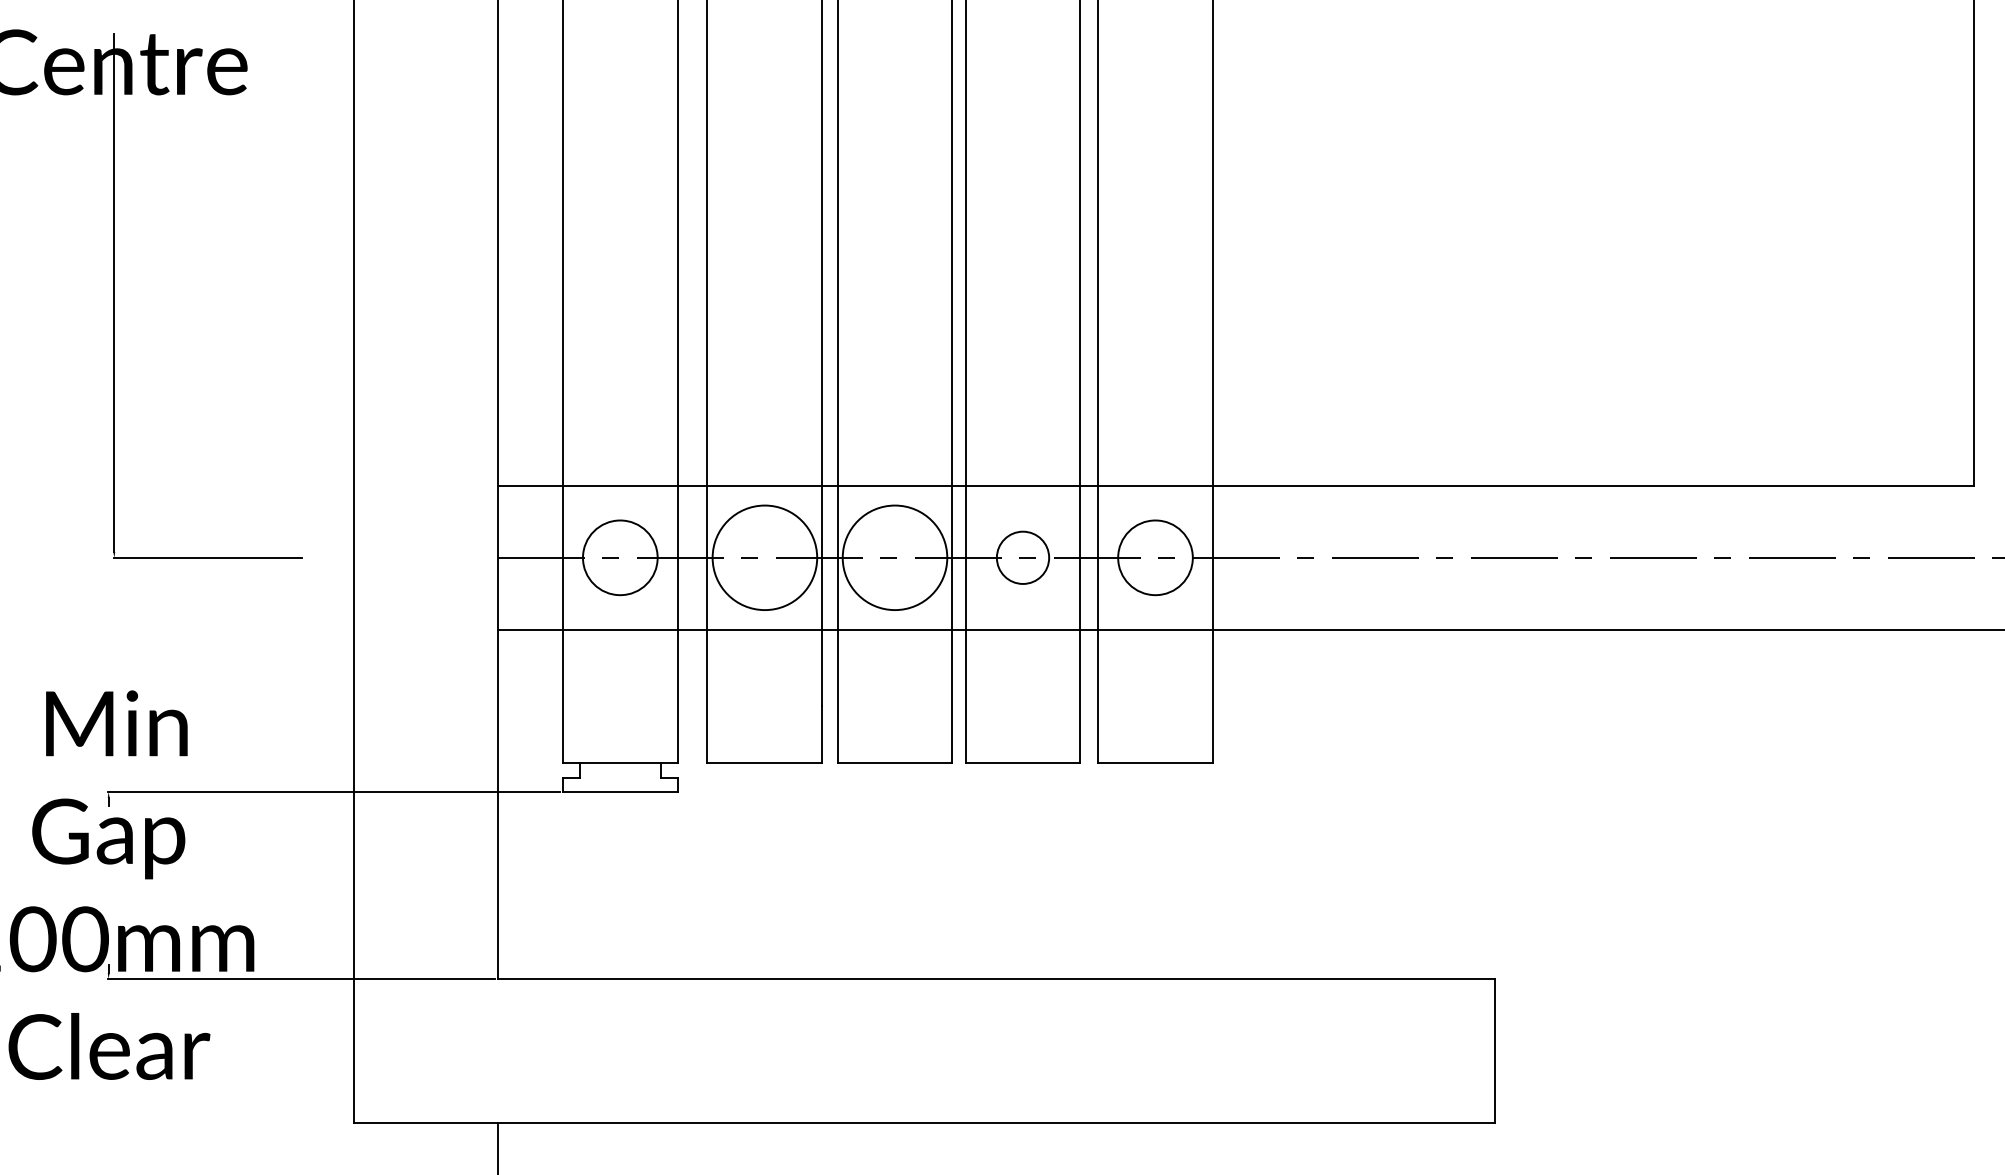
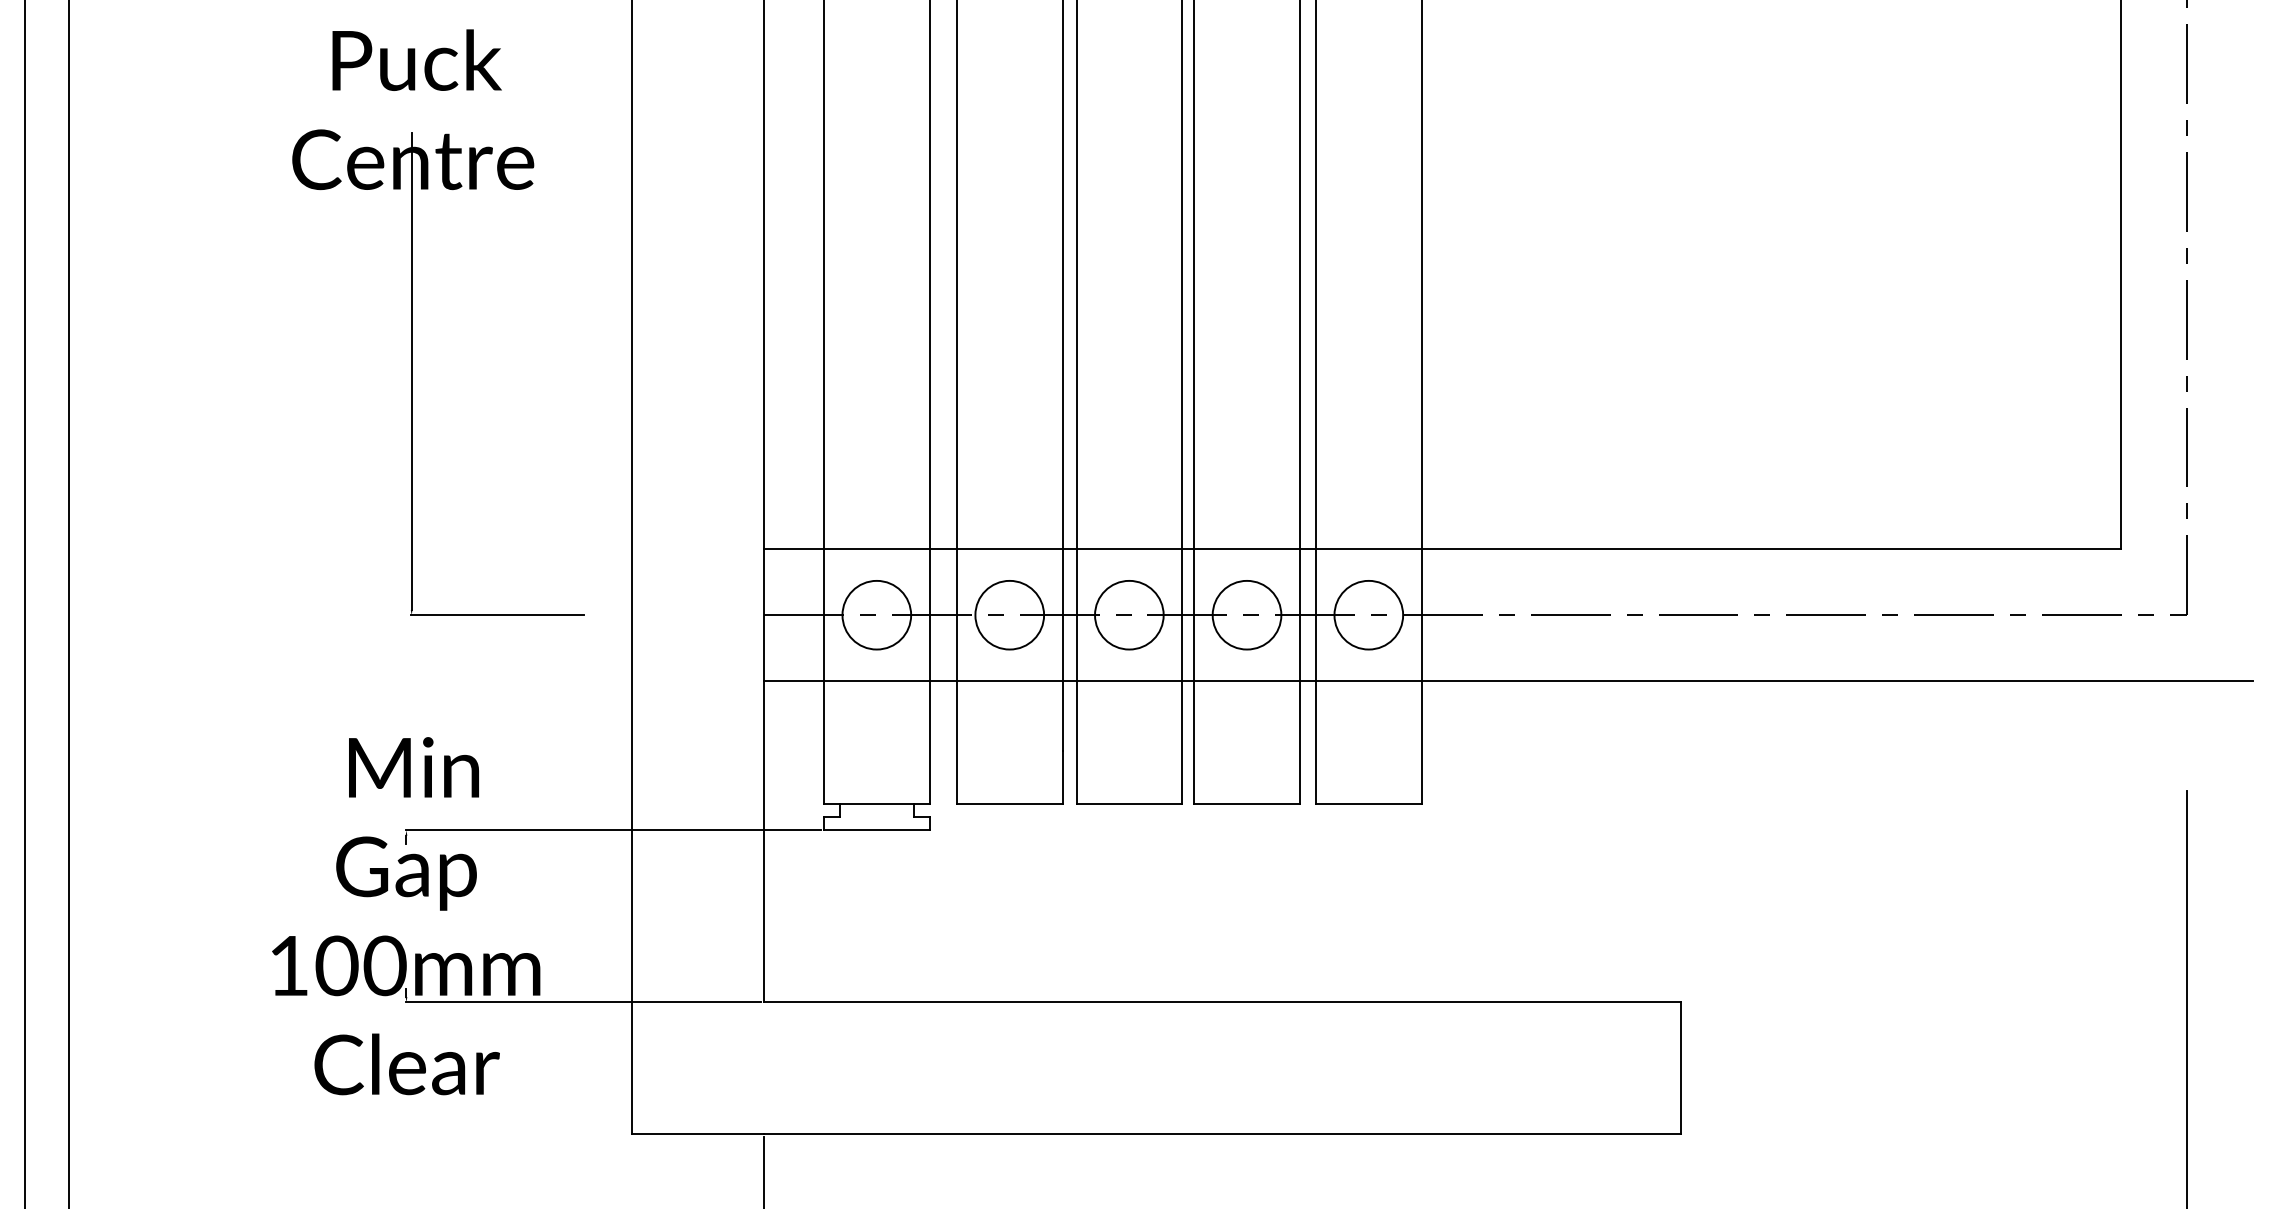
circle: (764, 557) -> (1009, 614), size x0.71
circle: (895, 557) -> (1129, 614), size x0.71
circle: (1022, 557) -> (1246, 614), size x1.43

